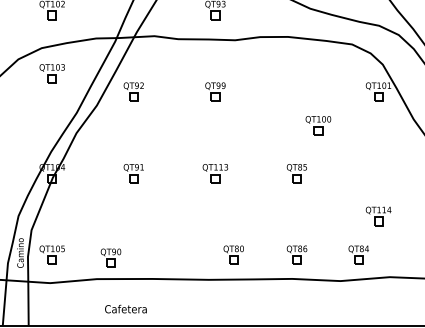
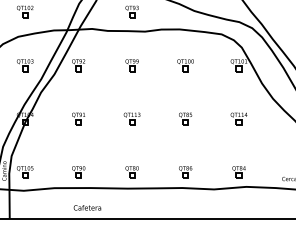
part: (51, 73) -> (24, 65), moved
part: (318, 125) -> (185, 65), moved
part: (377, 215) -> (238, 118), moved
part: (232, 255) -> (131, 172), moved
part: (357, 255) -> (238, 172), moved
part: (110, 258) -> (78, 172), moved
text: (125, 308) -> (87, 207), moved

